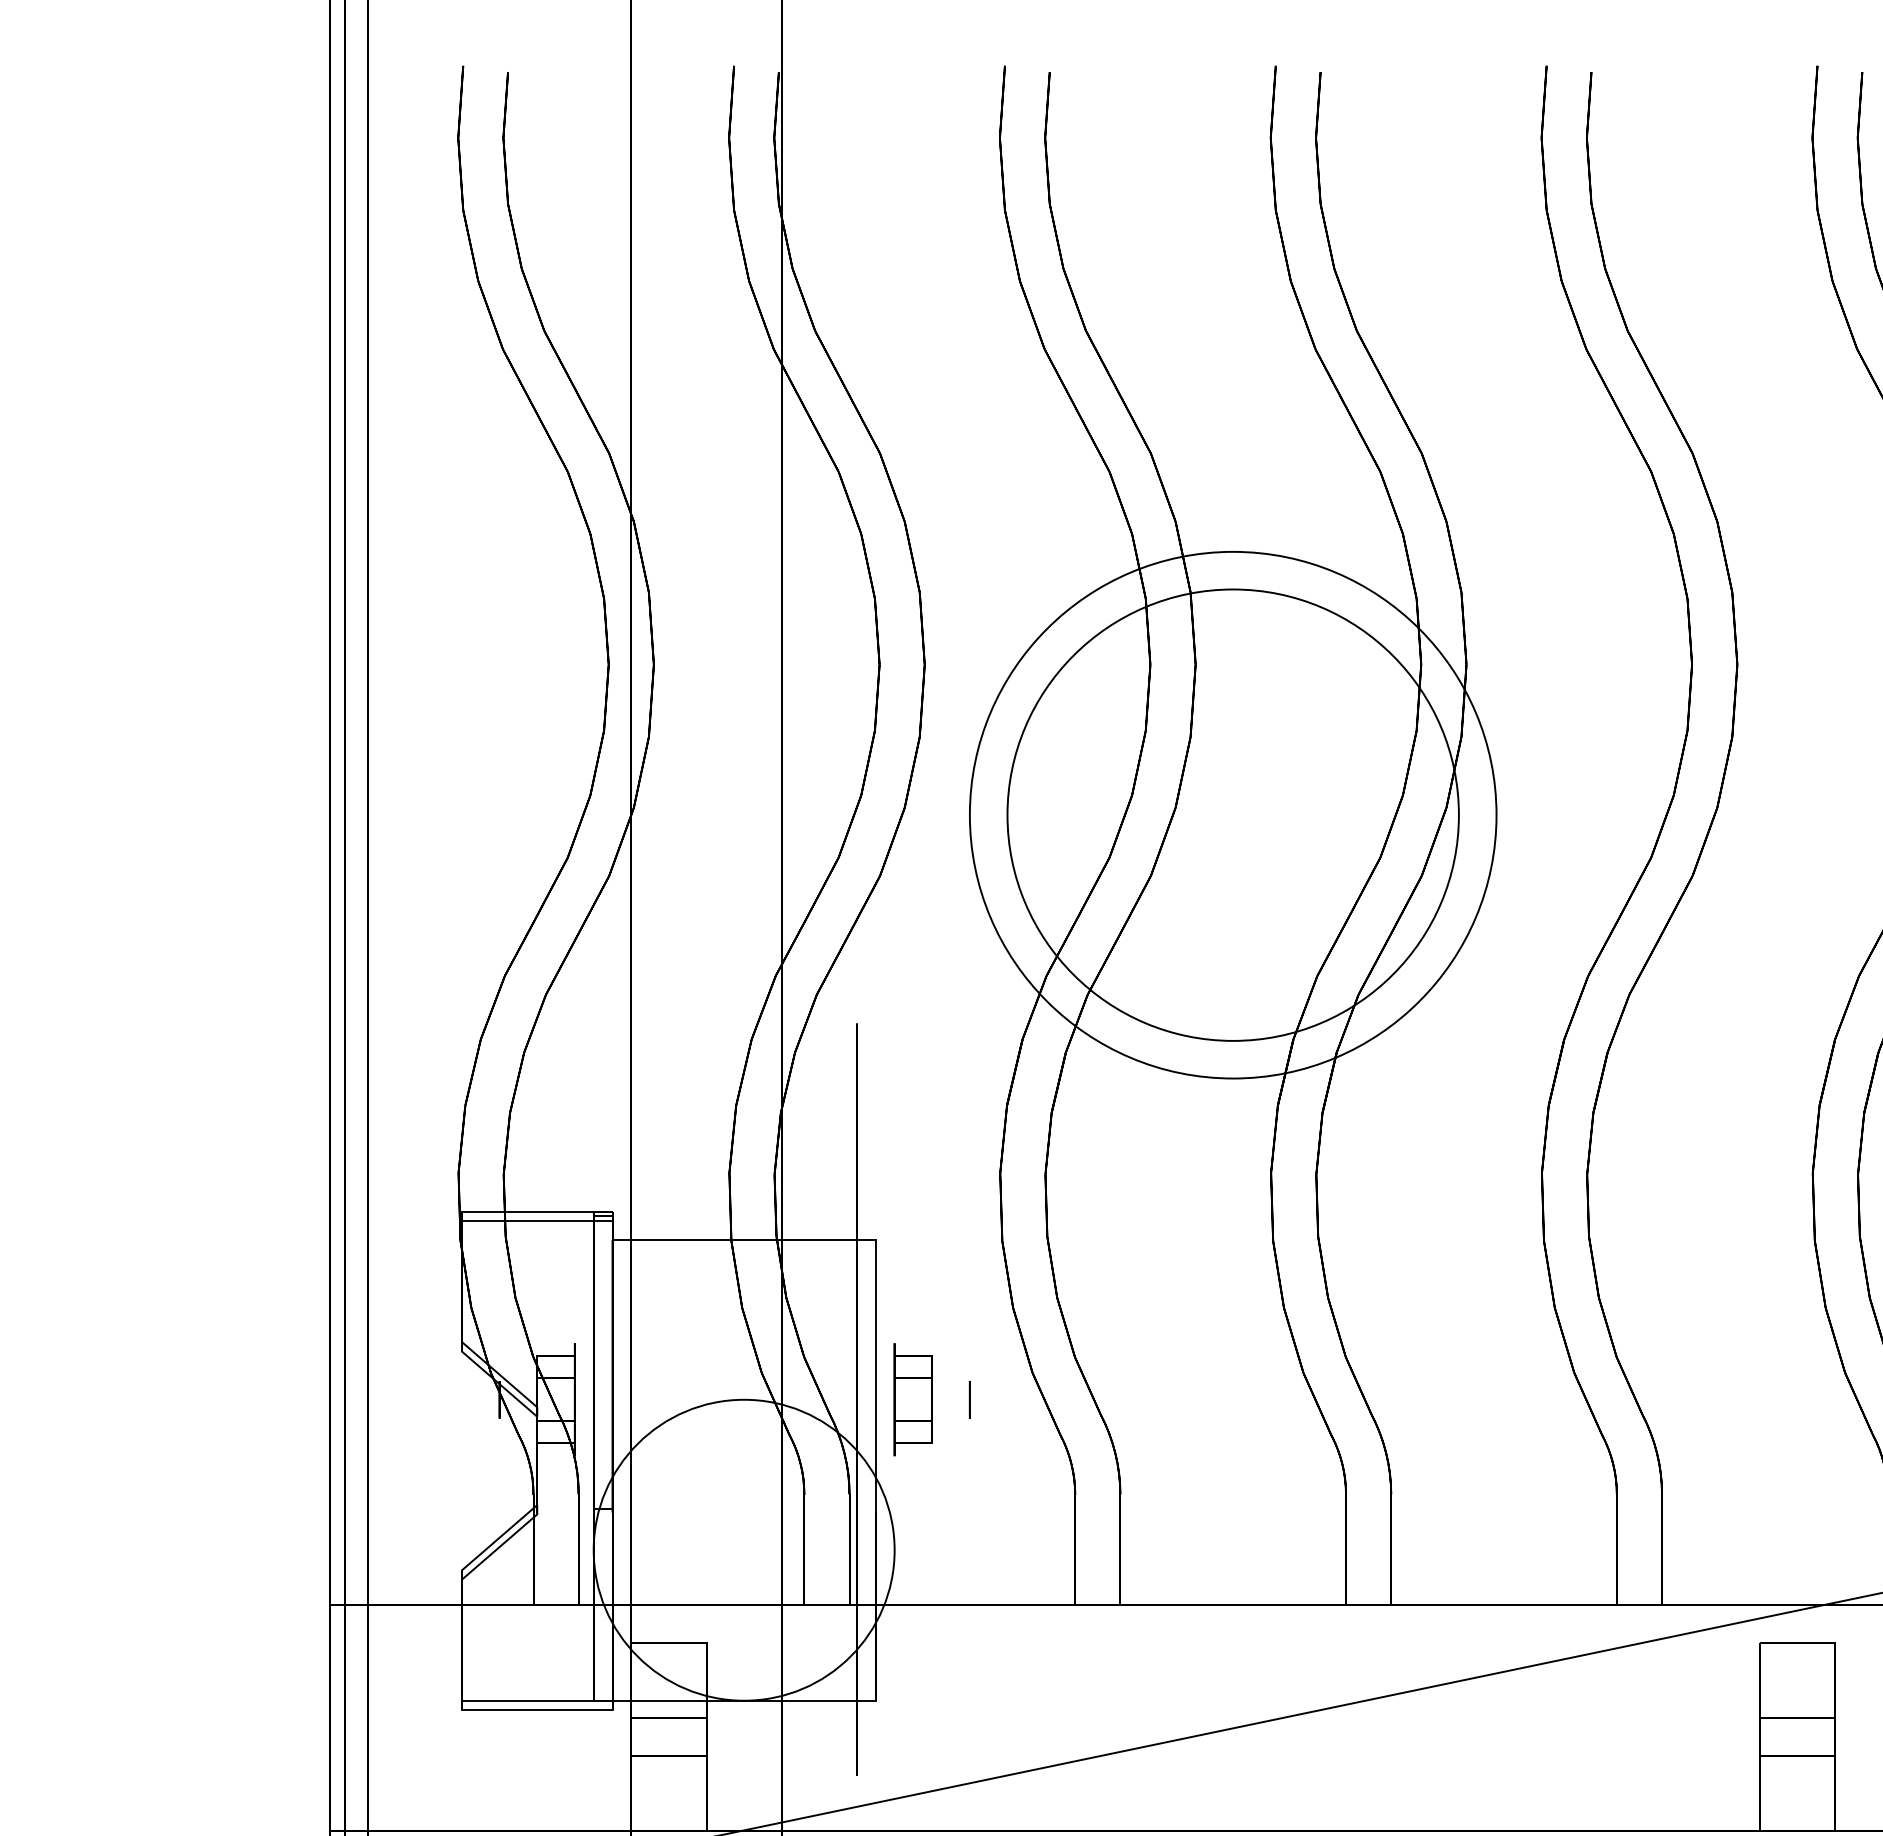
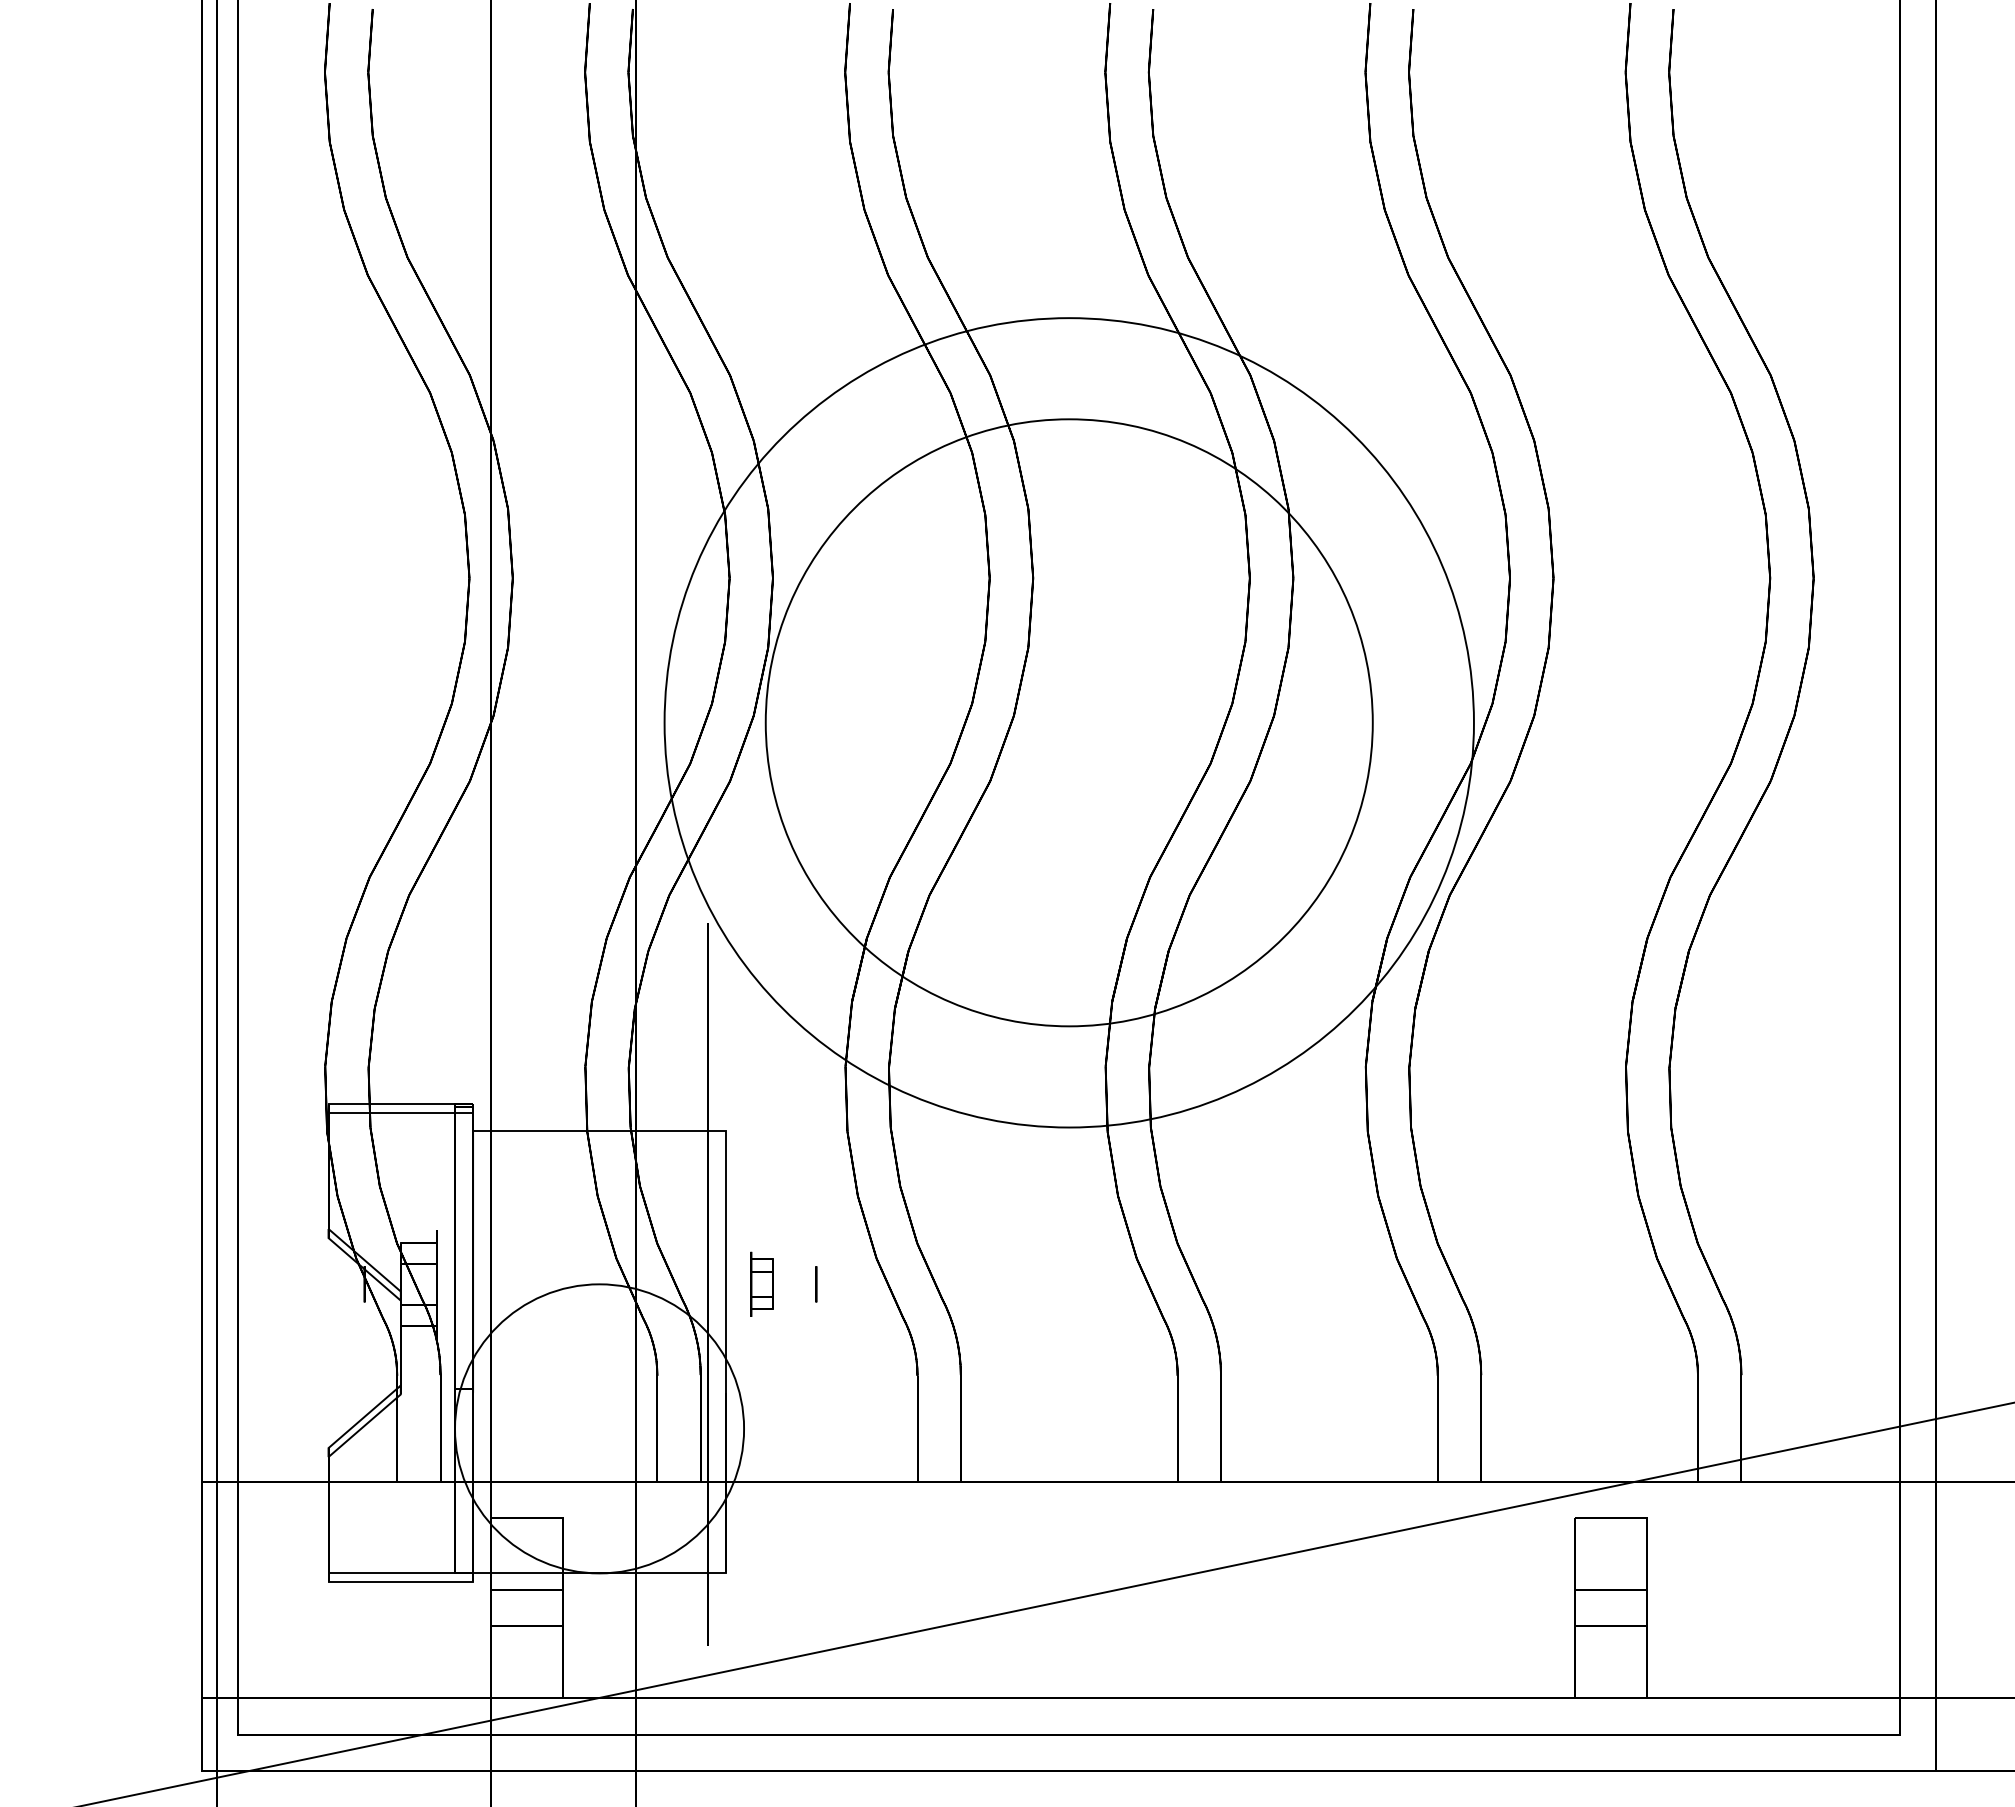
circle: (1233, 814) -> (1069, 722), size x1.4
circle: (1233, 814) -> (1069, 722), size x1.6
part: (912, 1399) -> (761, 1284), size x0.6

